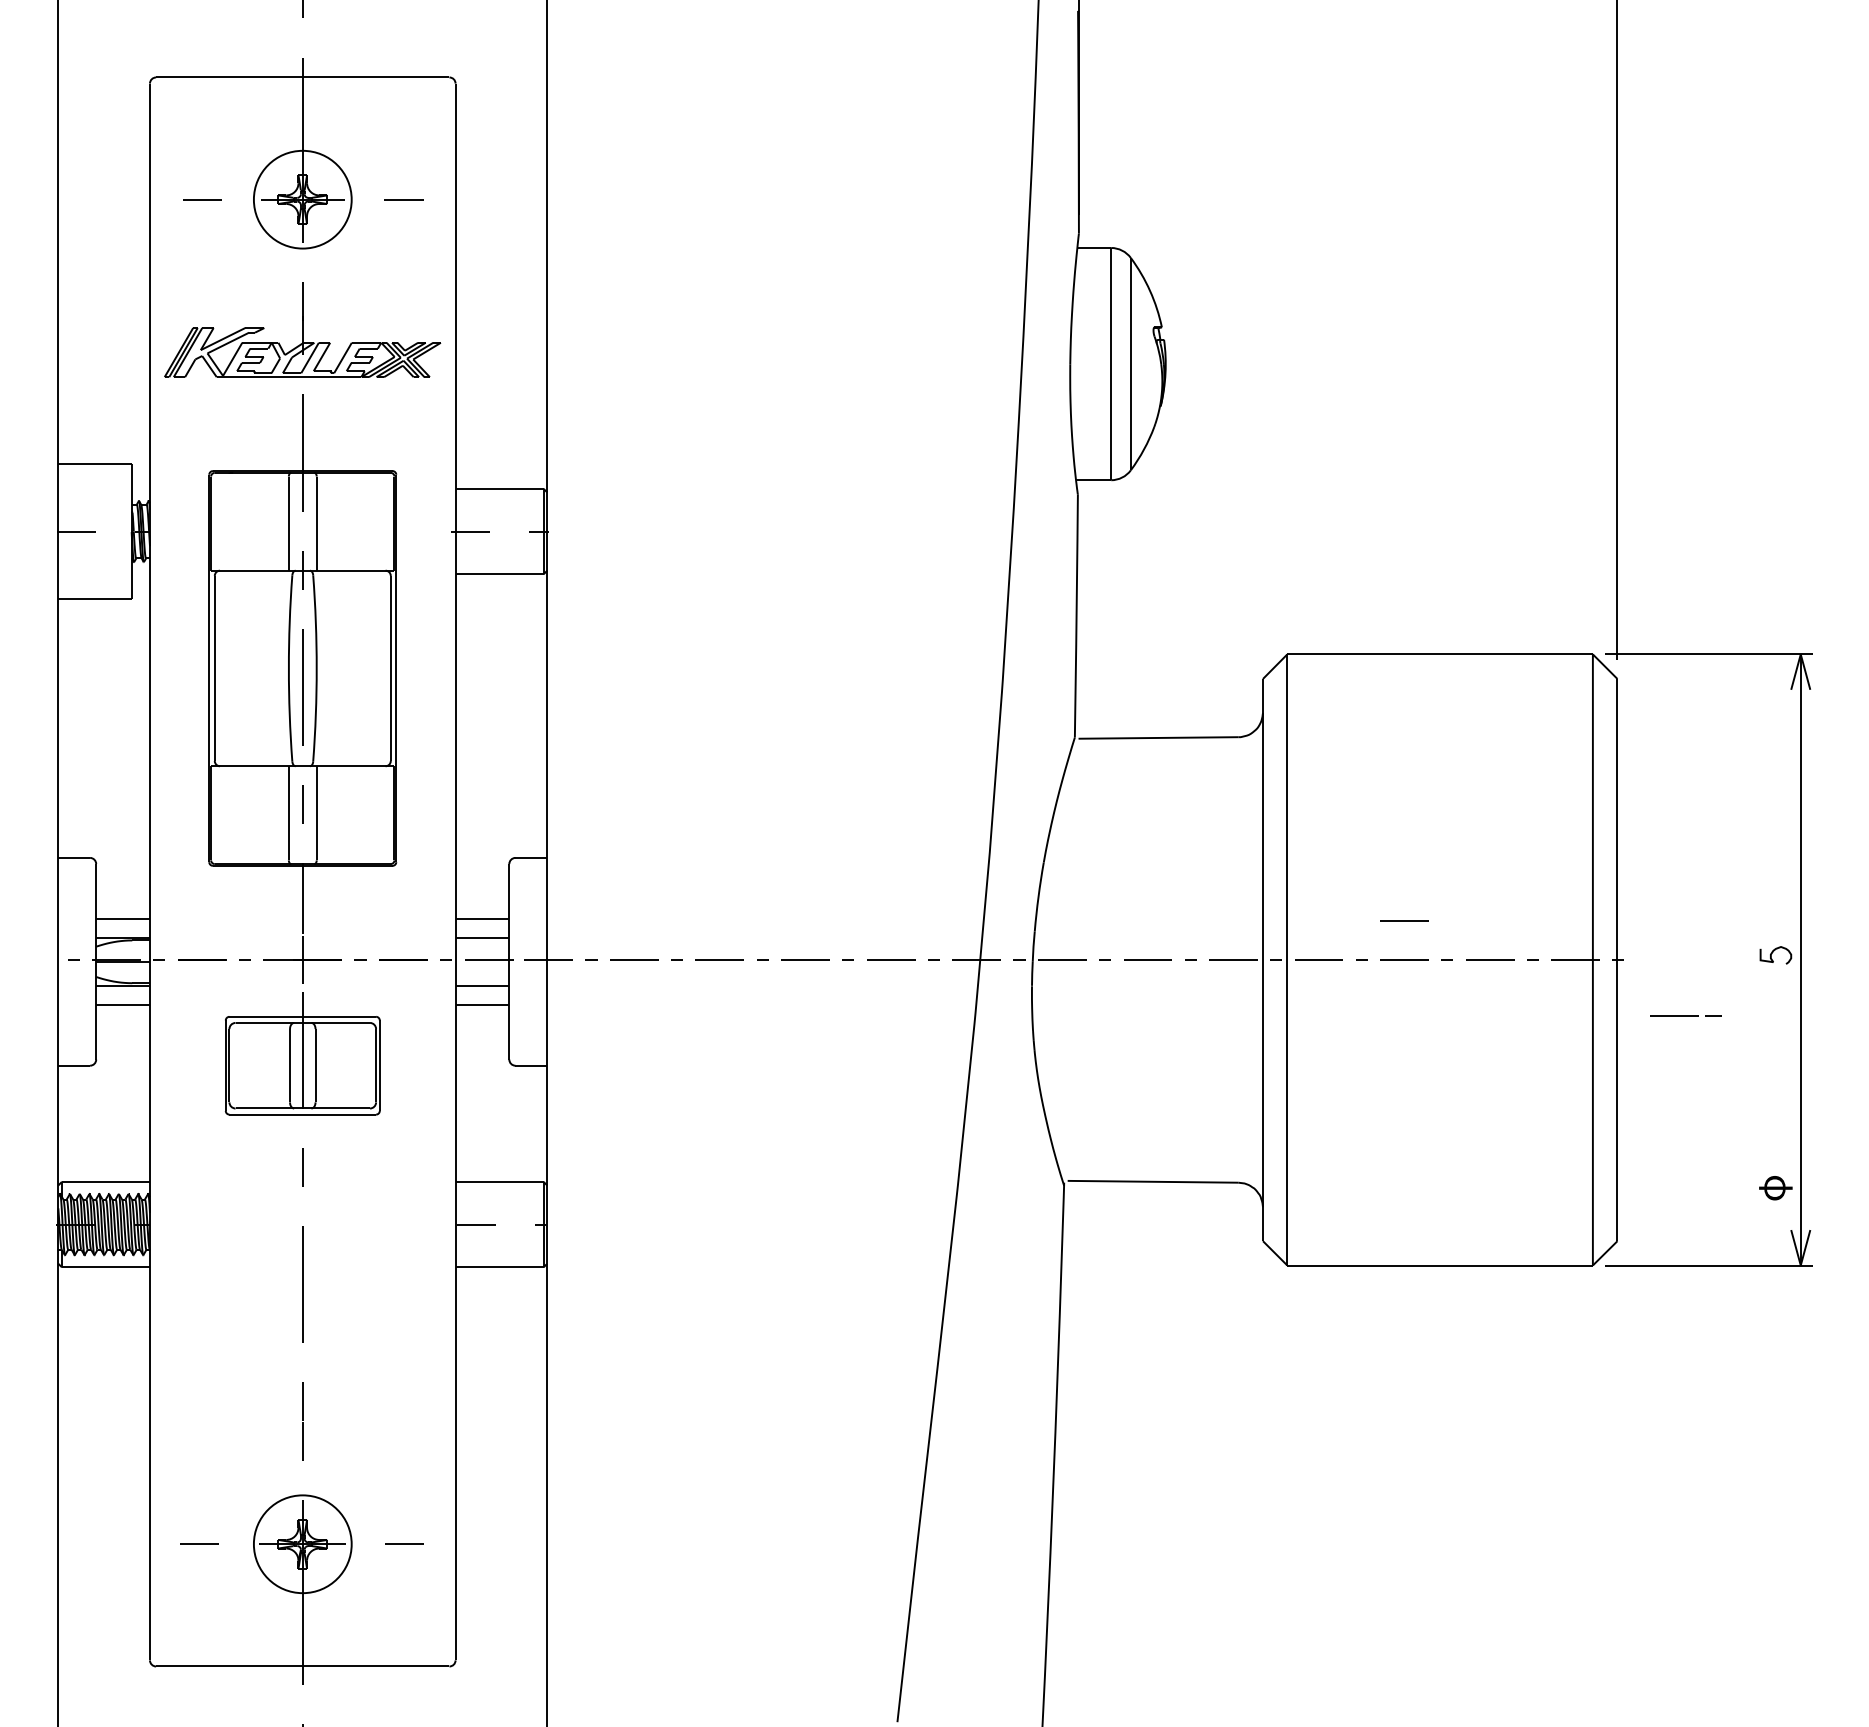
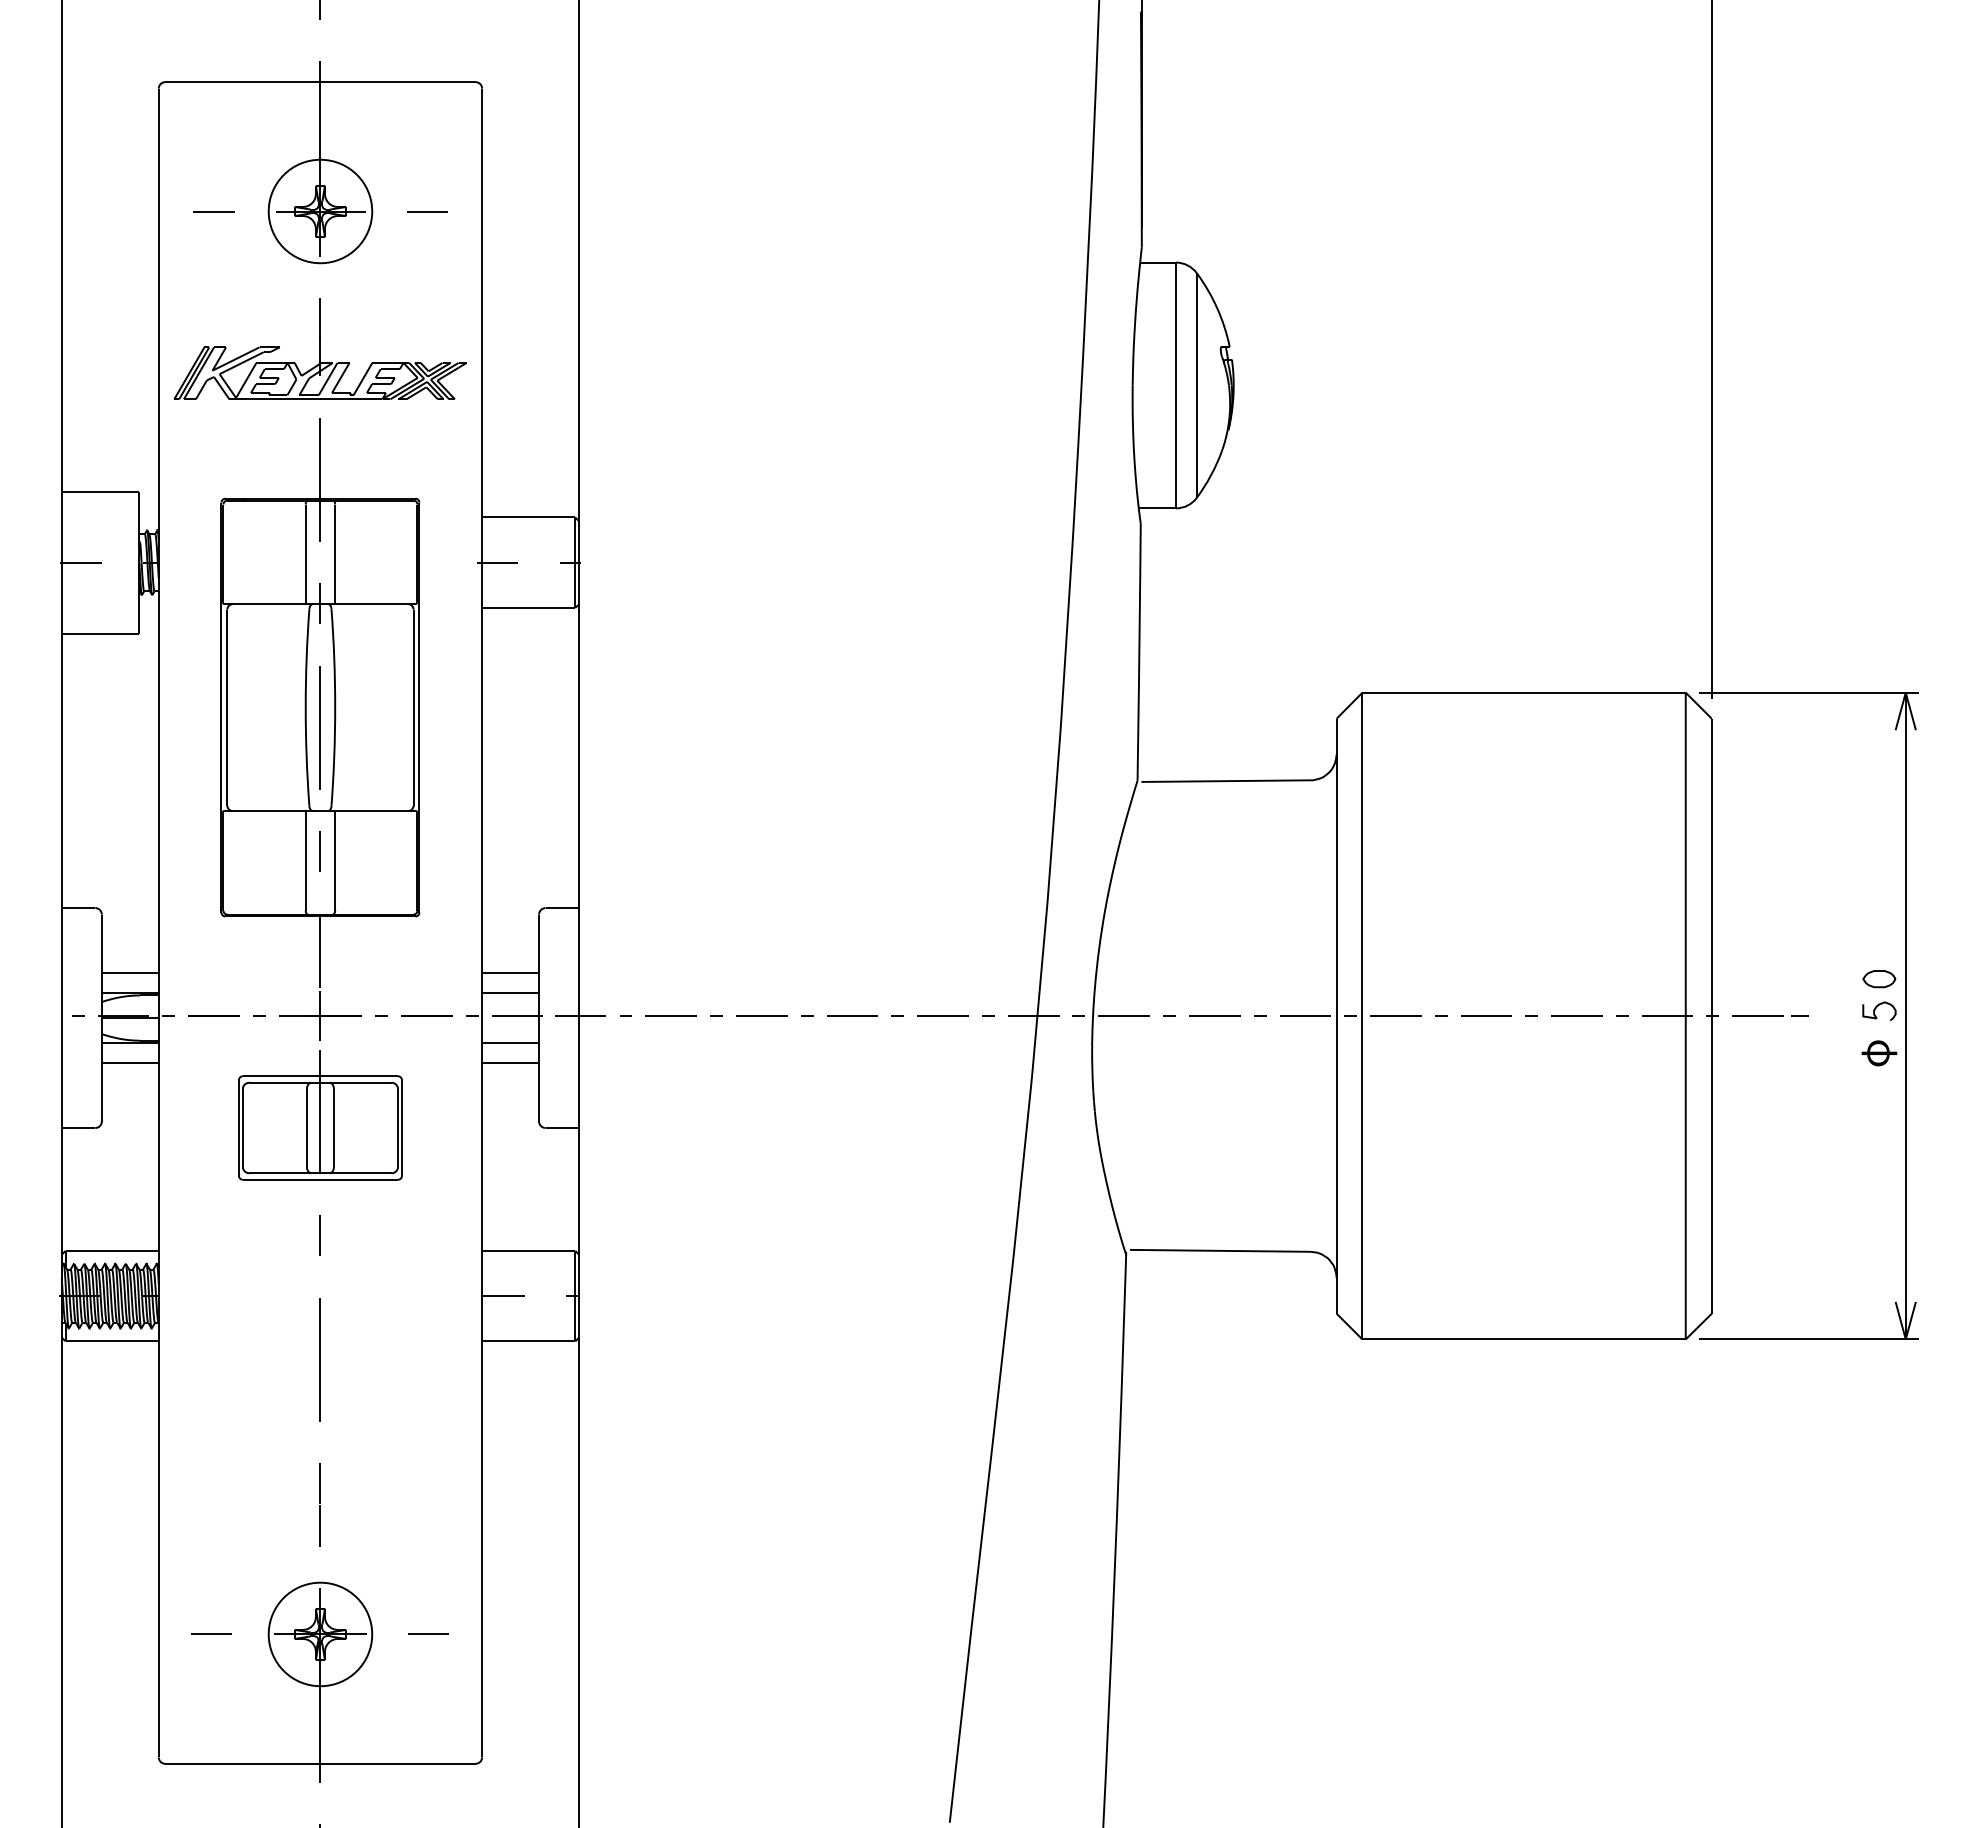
line: (1404, 920) -> (1486, 974), removed
part: (1775, 924) -> (1879, 978), added
line: (1685, 1015) -> (1770, 1015), moved
text: (1775, 1188) -> (1879, 1053), moved

